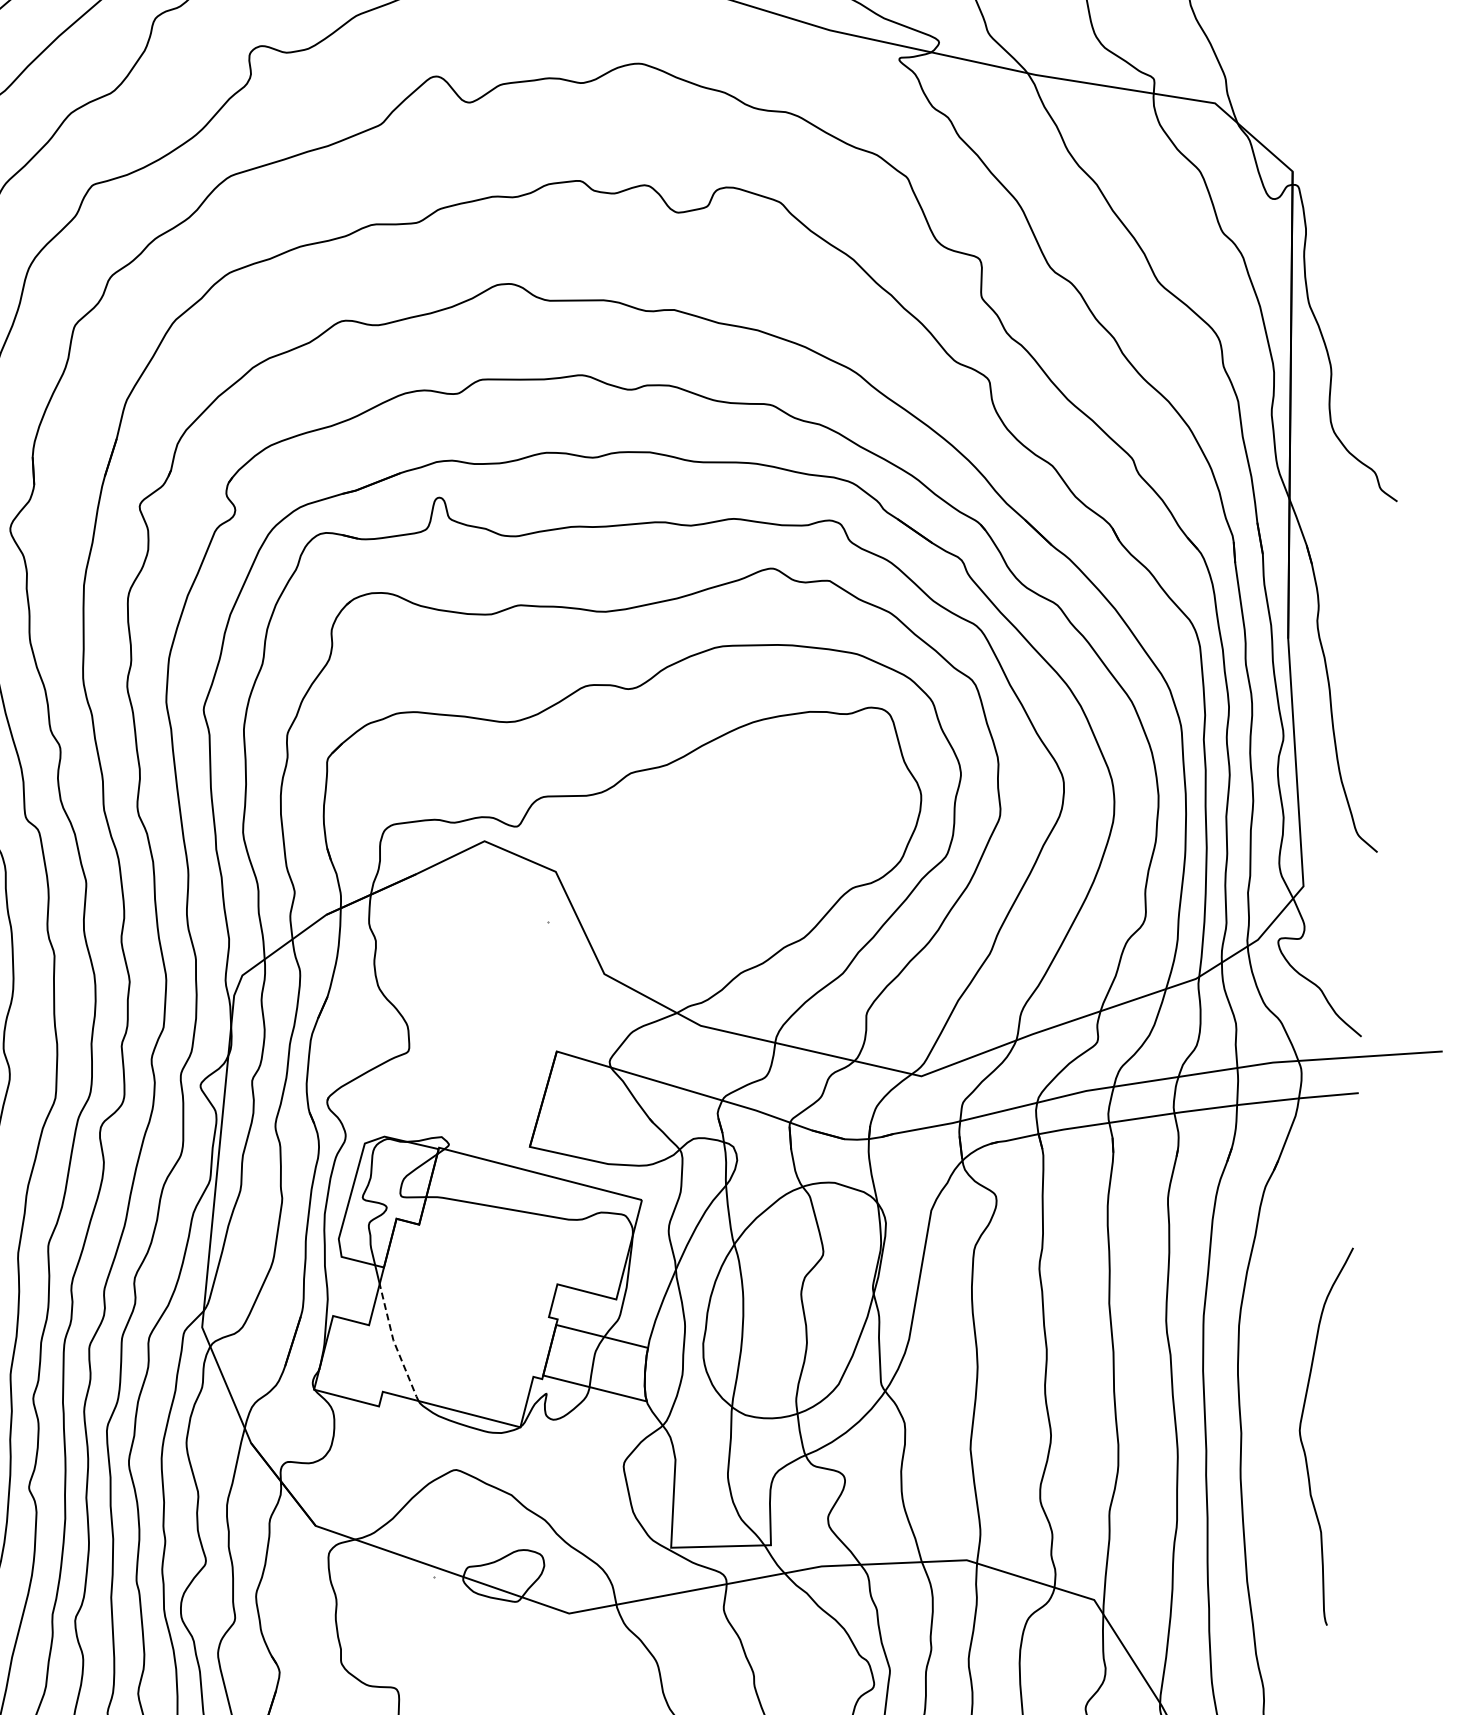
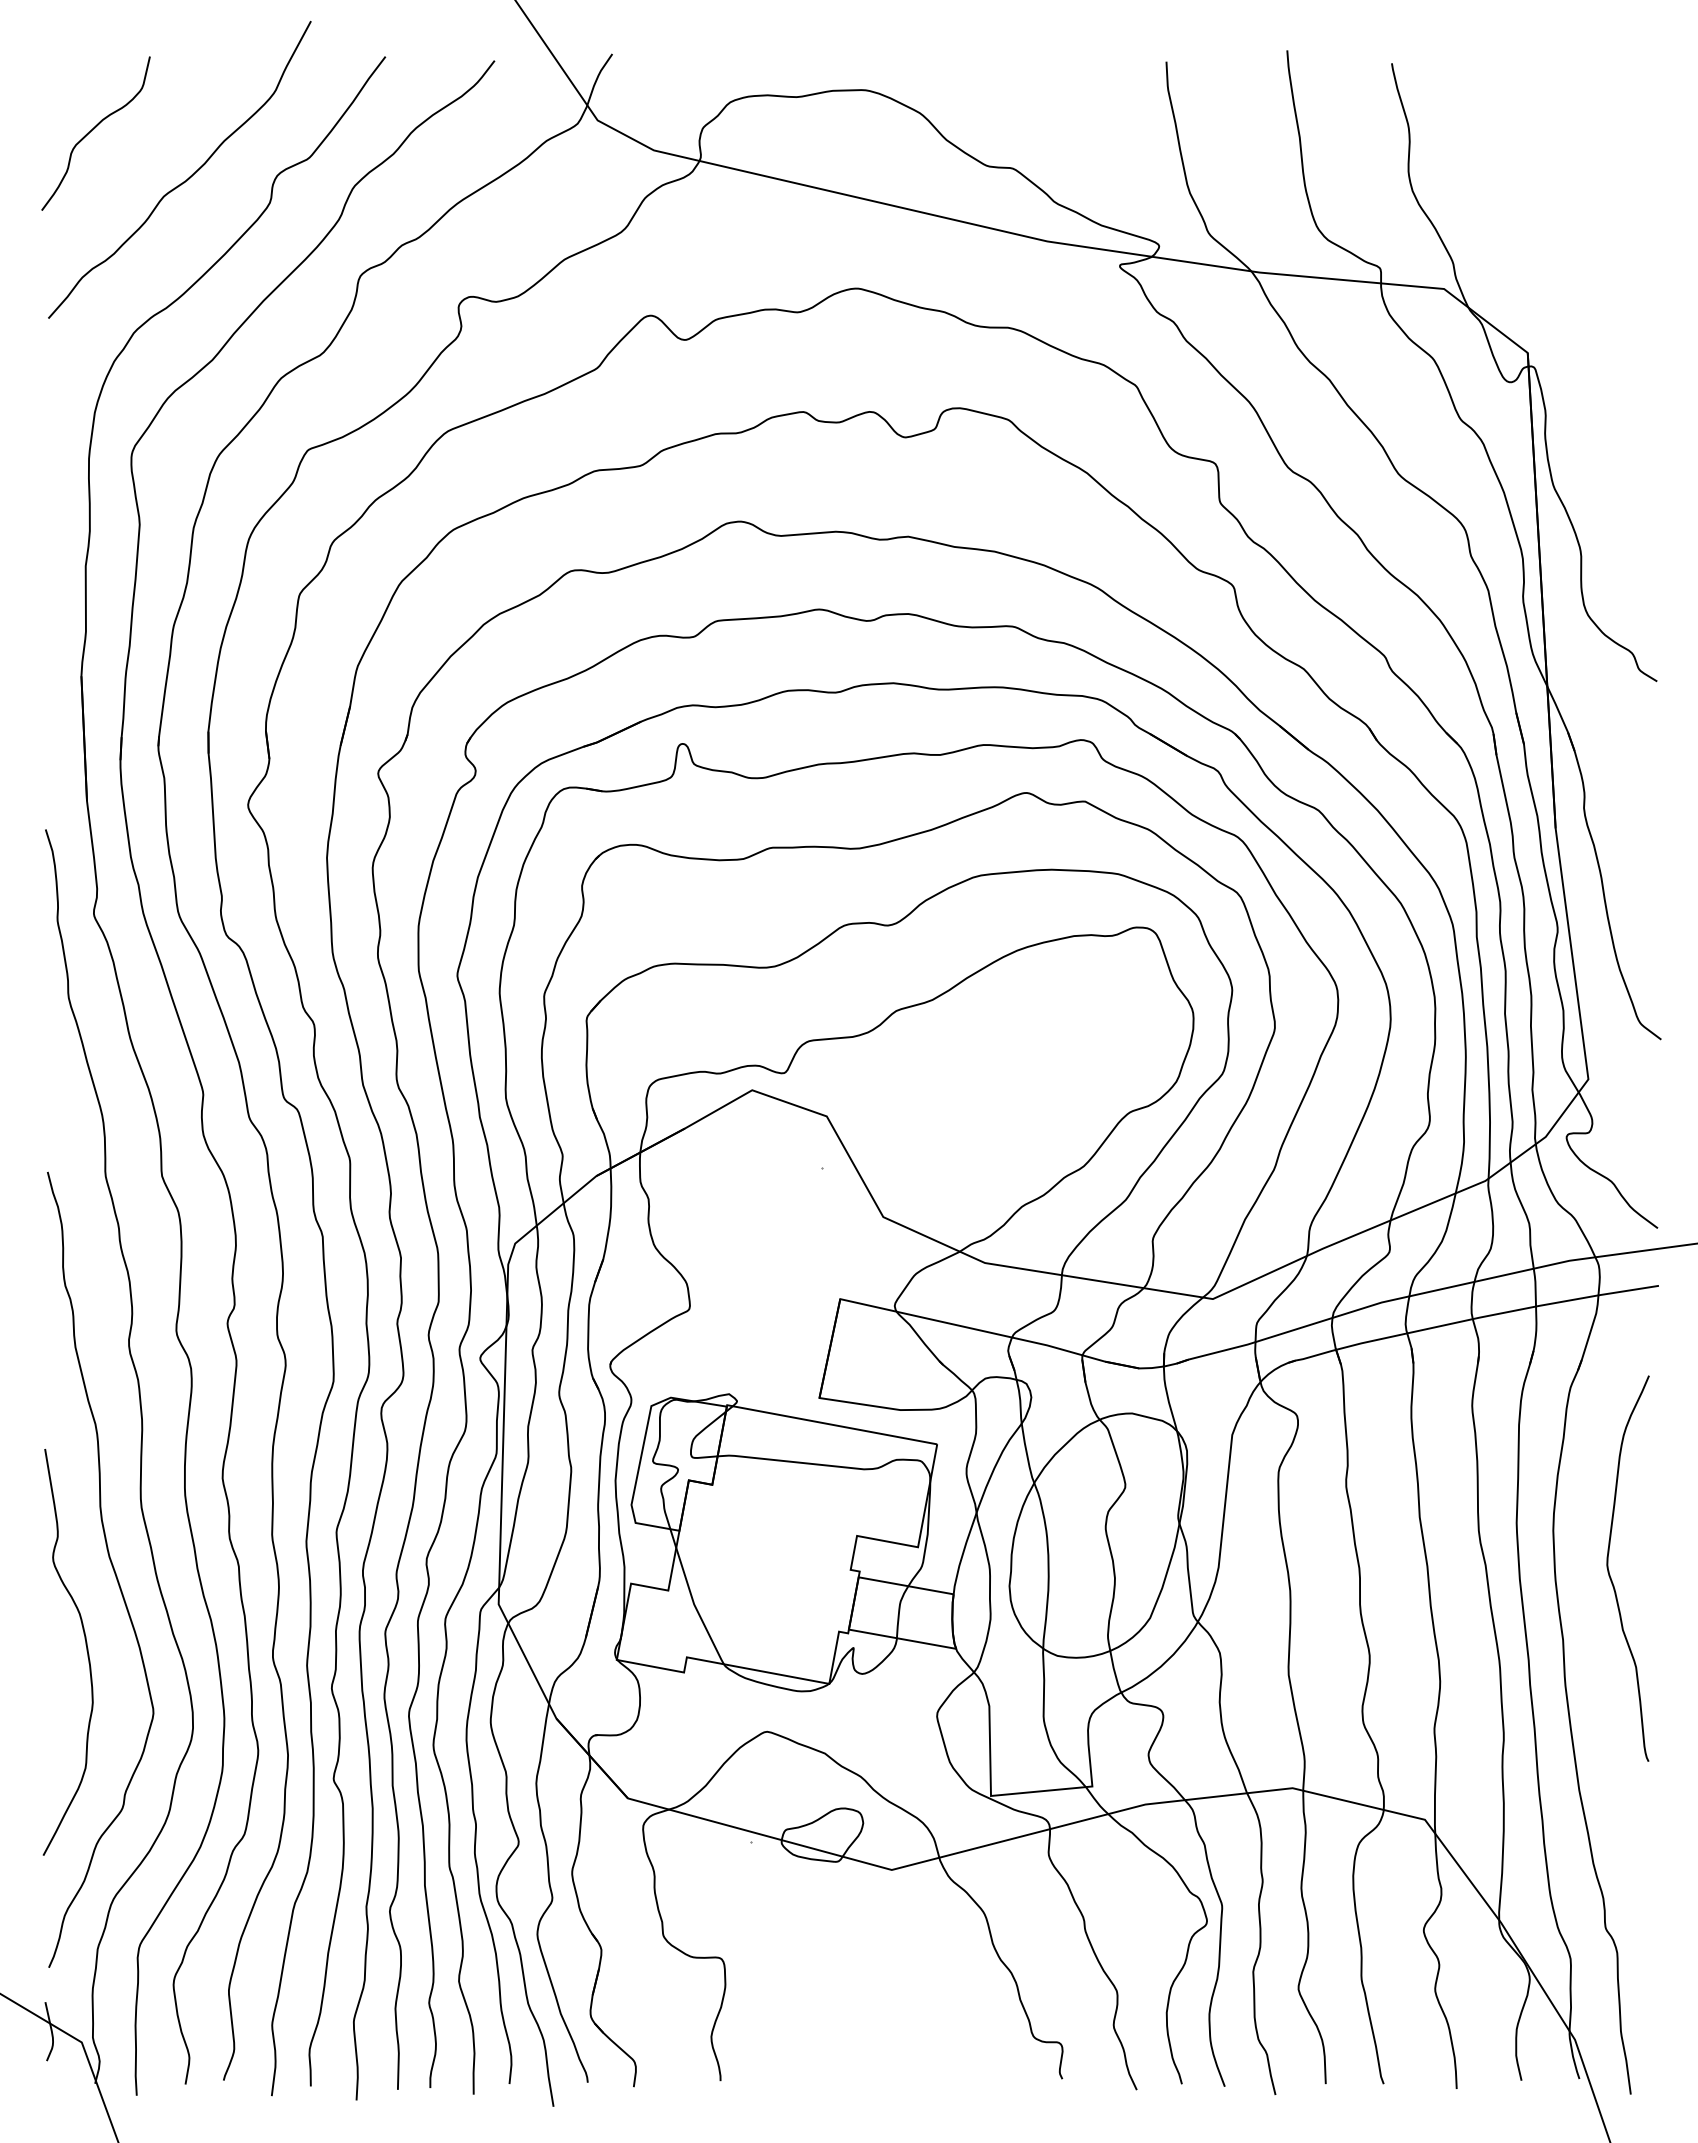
line: (394, 1343) -> (695, 1607), dashed -> solid
curve: (1302, 1439) -> (1610, 1574), moved

